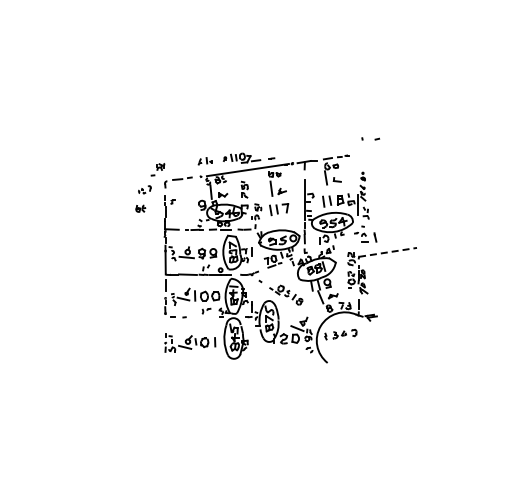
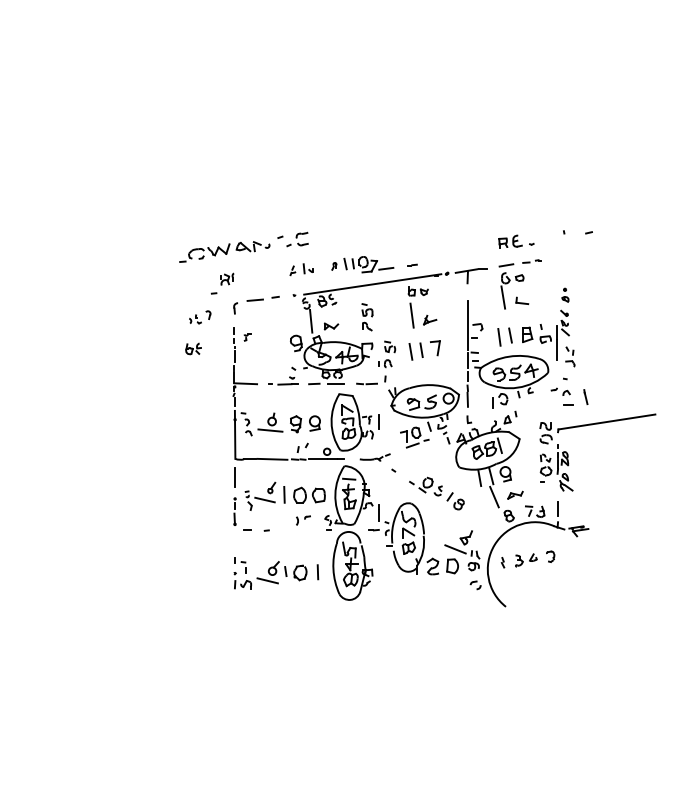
part: (333, 144) -> (515, 241), added
part: (170, 147) -> (243, 246), added
line: (388, 252) -> (607, 422), dashed -> solid

